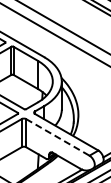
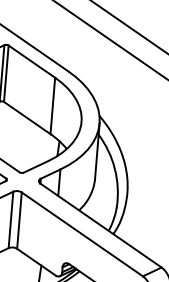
line: (57, 137) -> (81, 234), dashed -> solid

